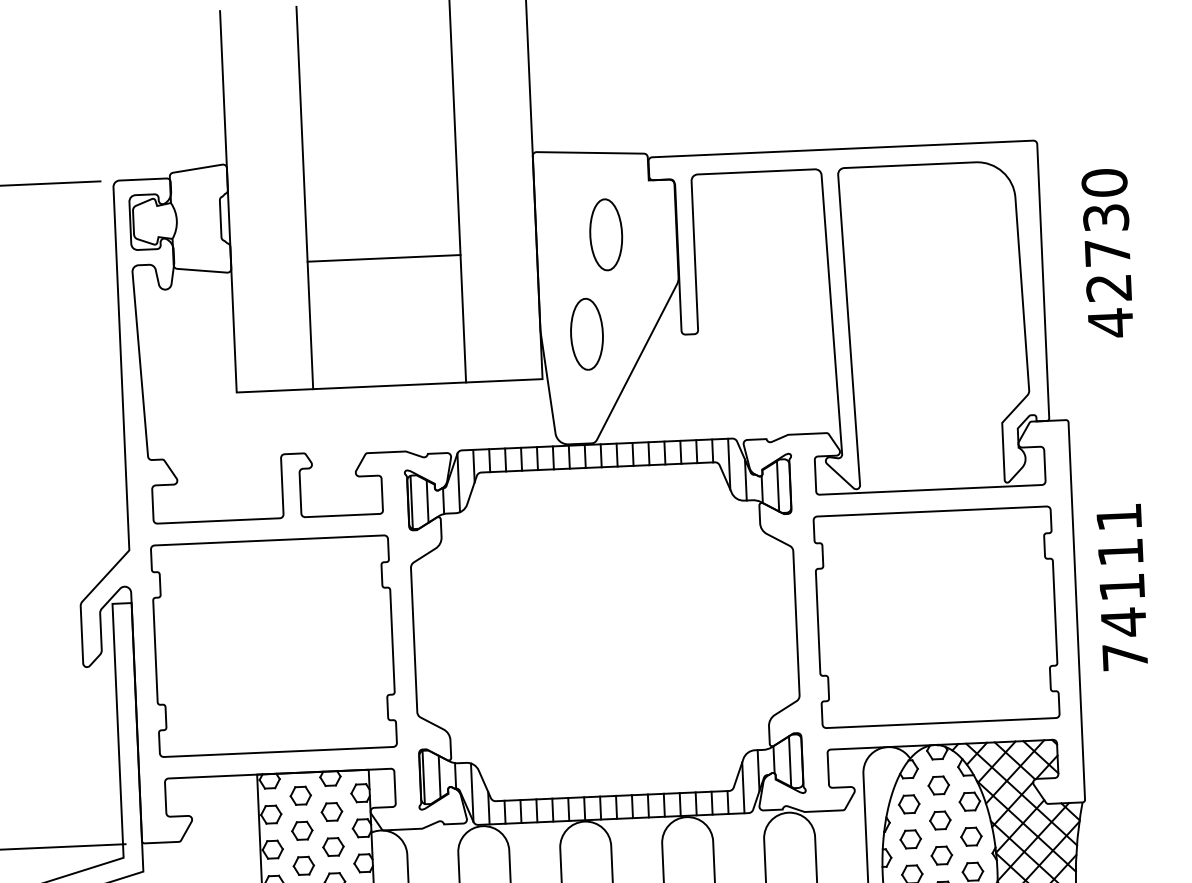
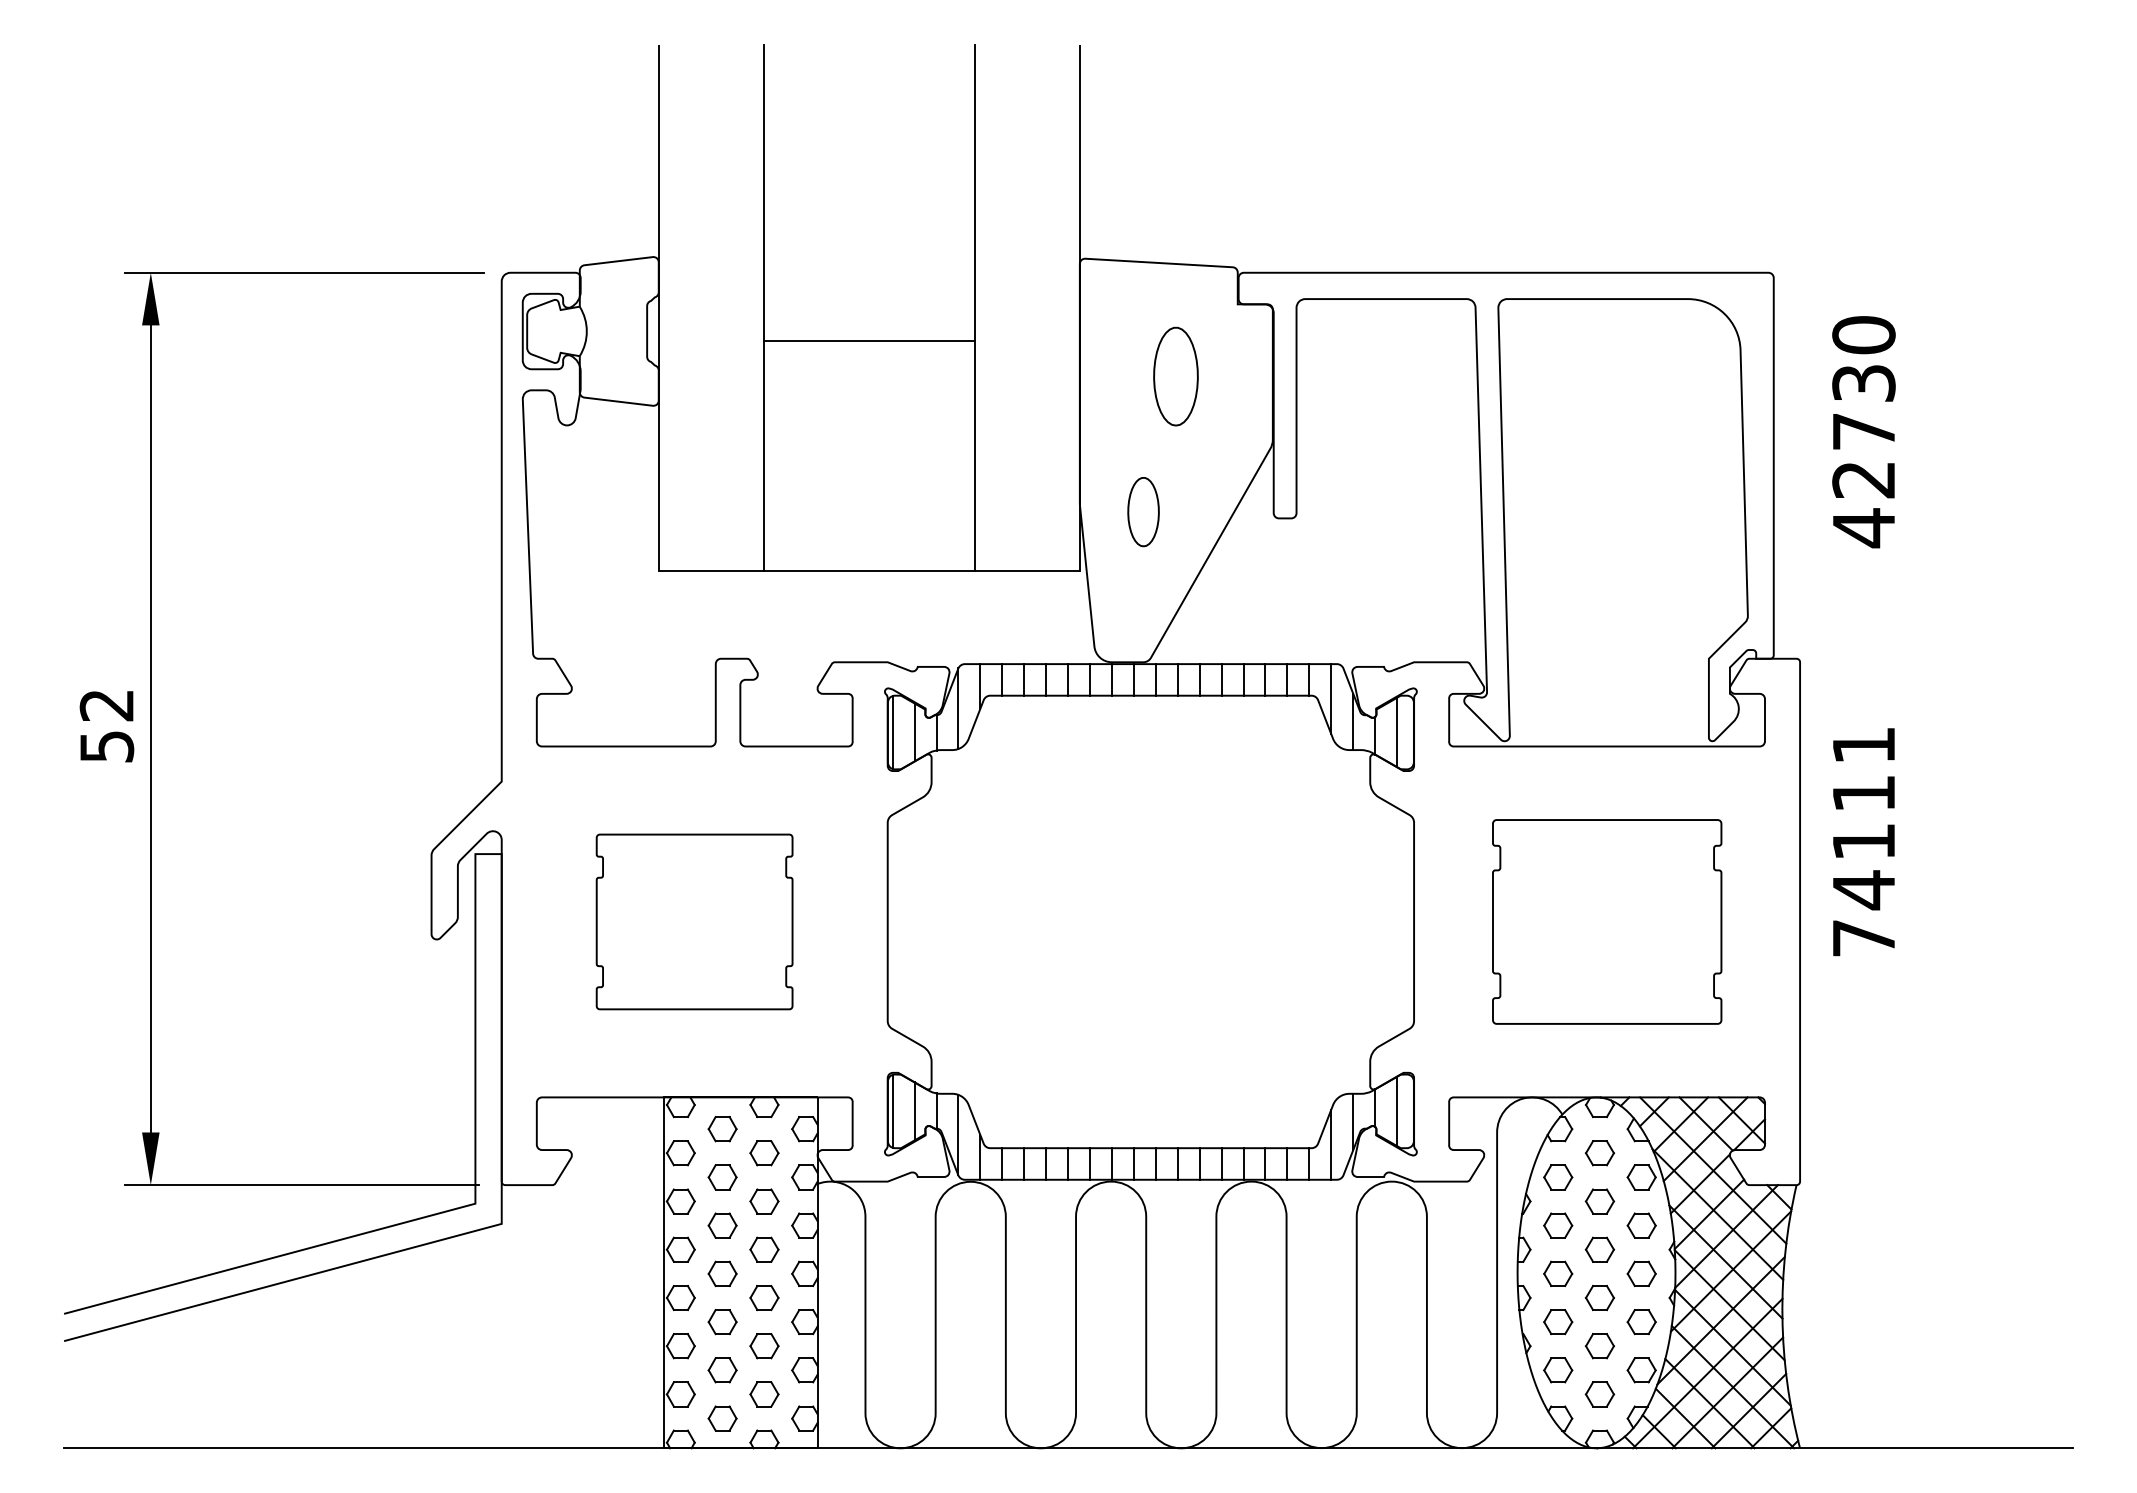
line: (384, 258) -> (869, 340), moved
part: (586, 333) -> (1143, 511), size x0.7
text: (1121, 587) -> (1863, 842), moved
part: (936, 616) -> (1607, 921), size x0.7
part: (273, 645) -> (694, 921), size x0.6

